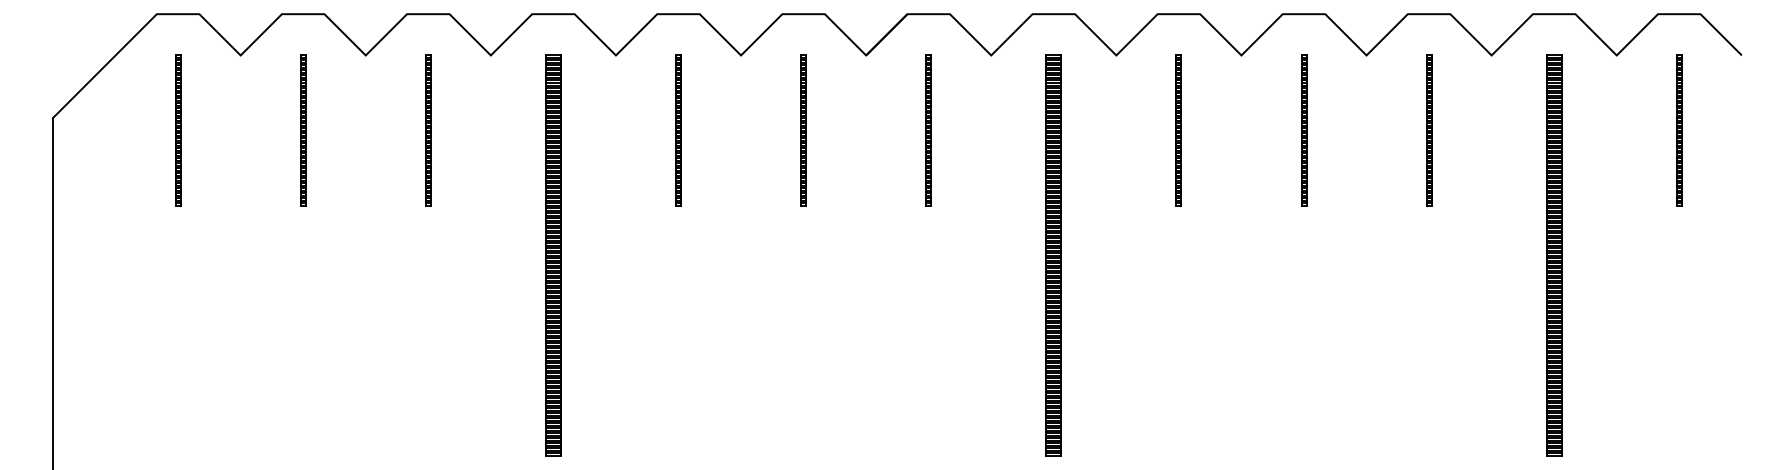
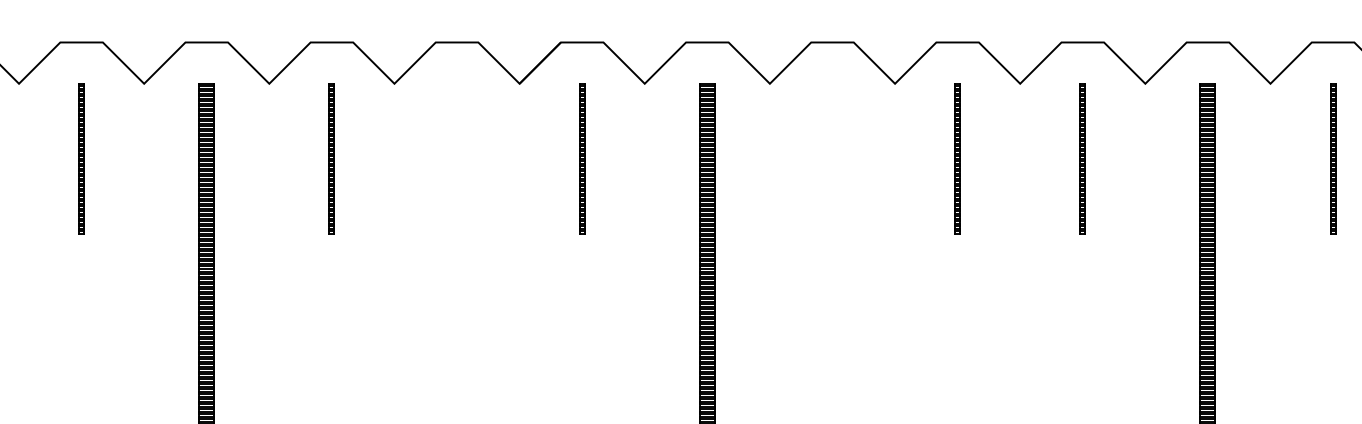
part: (803, 130) -> (456, 158), removed
part: (1178, 130) -> (832, 158), removed

